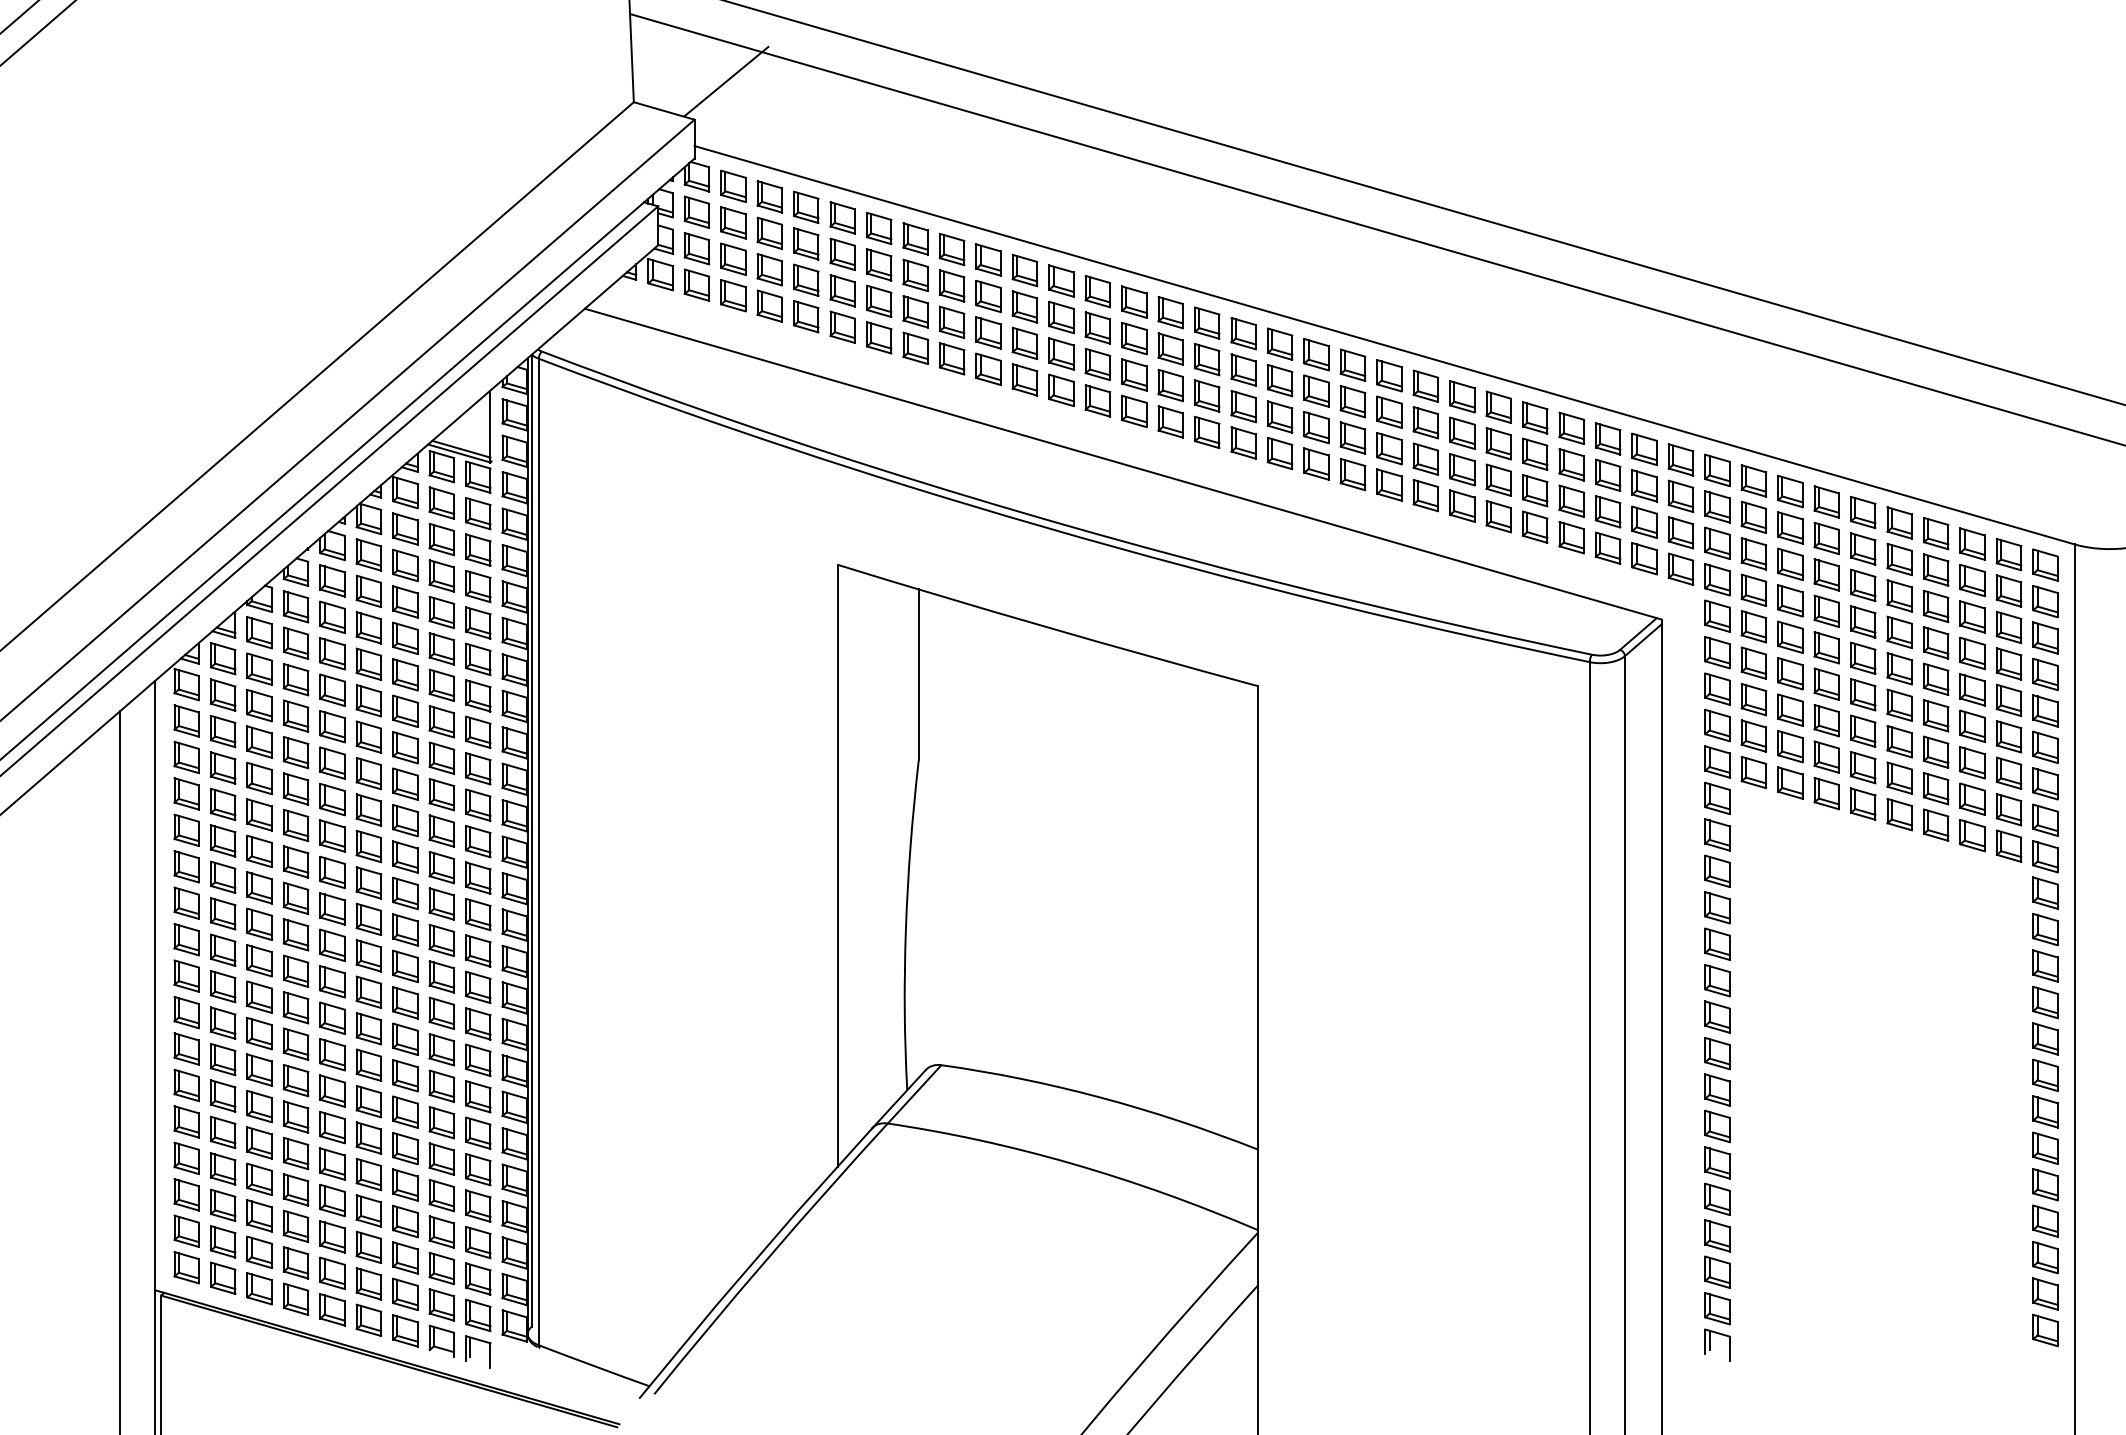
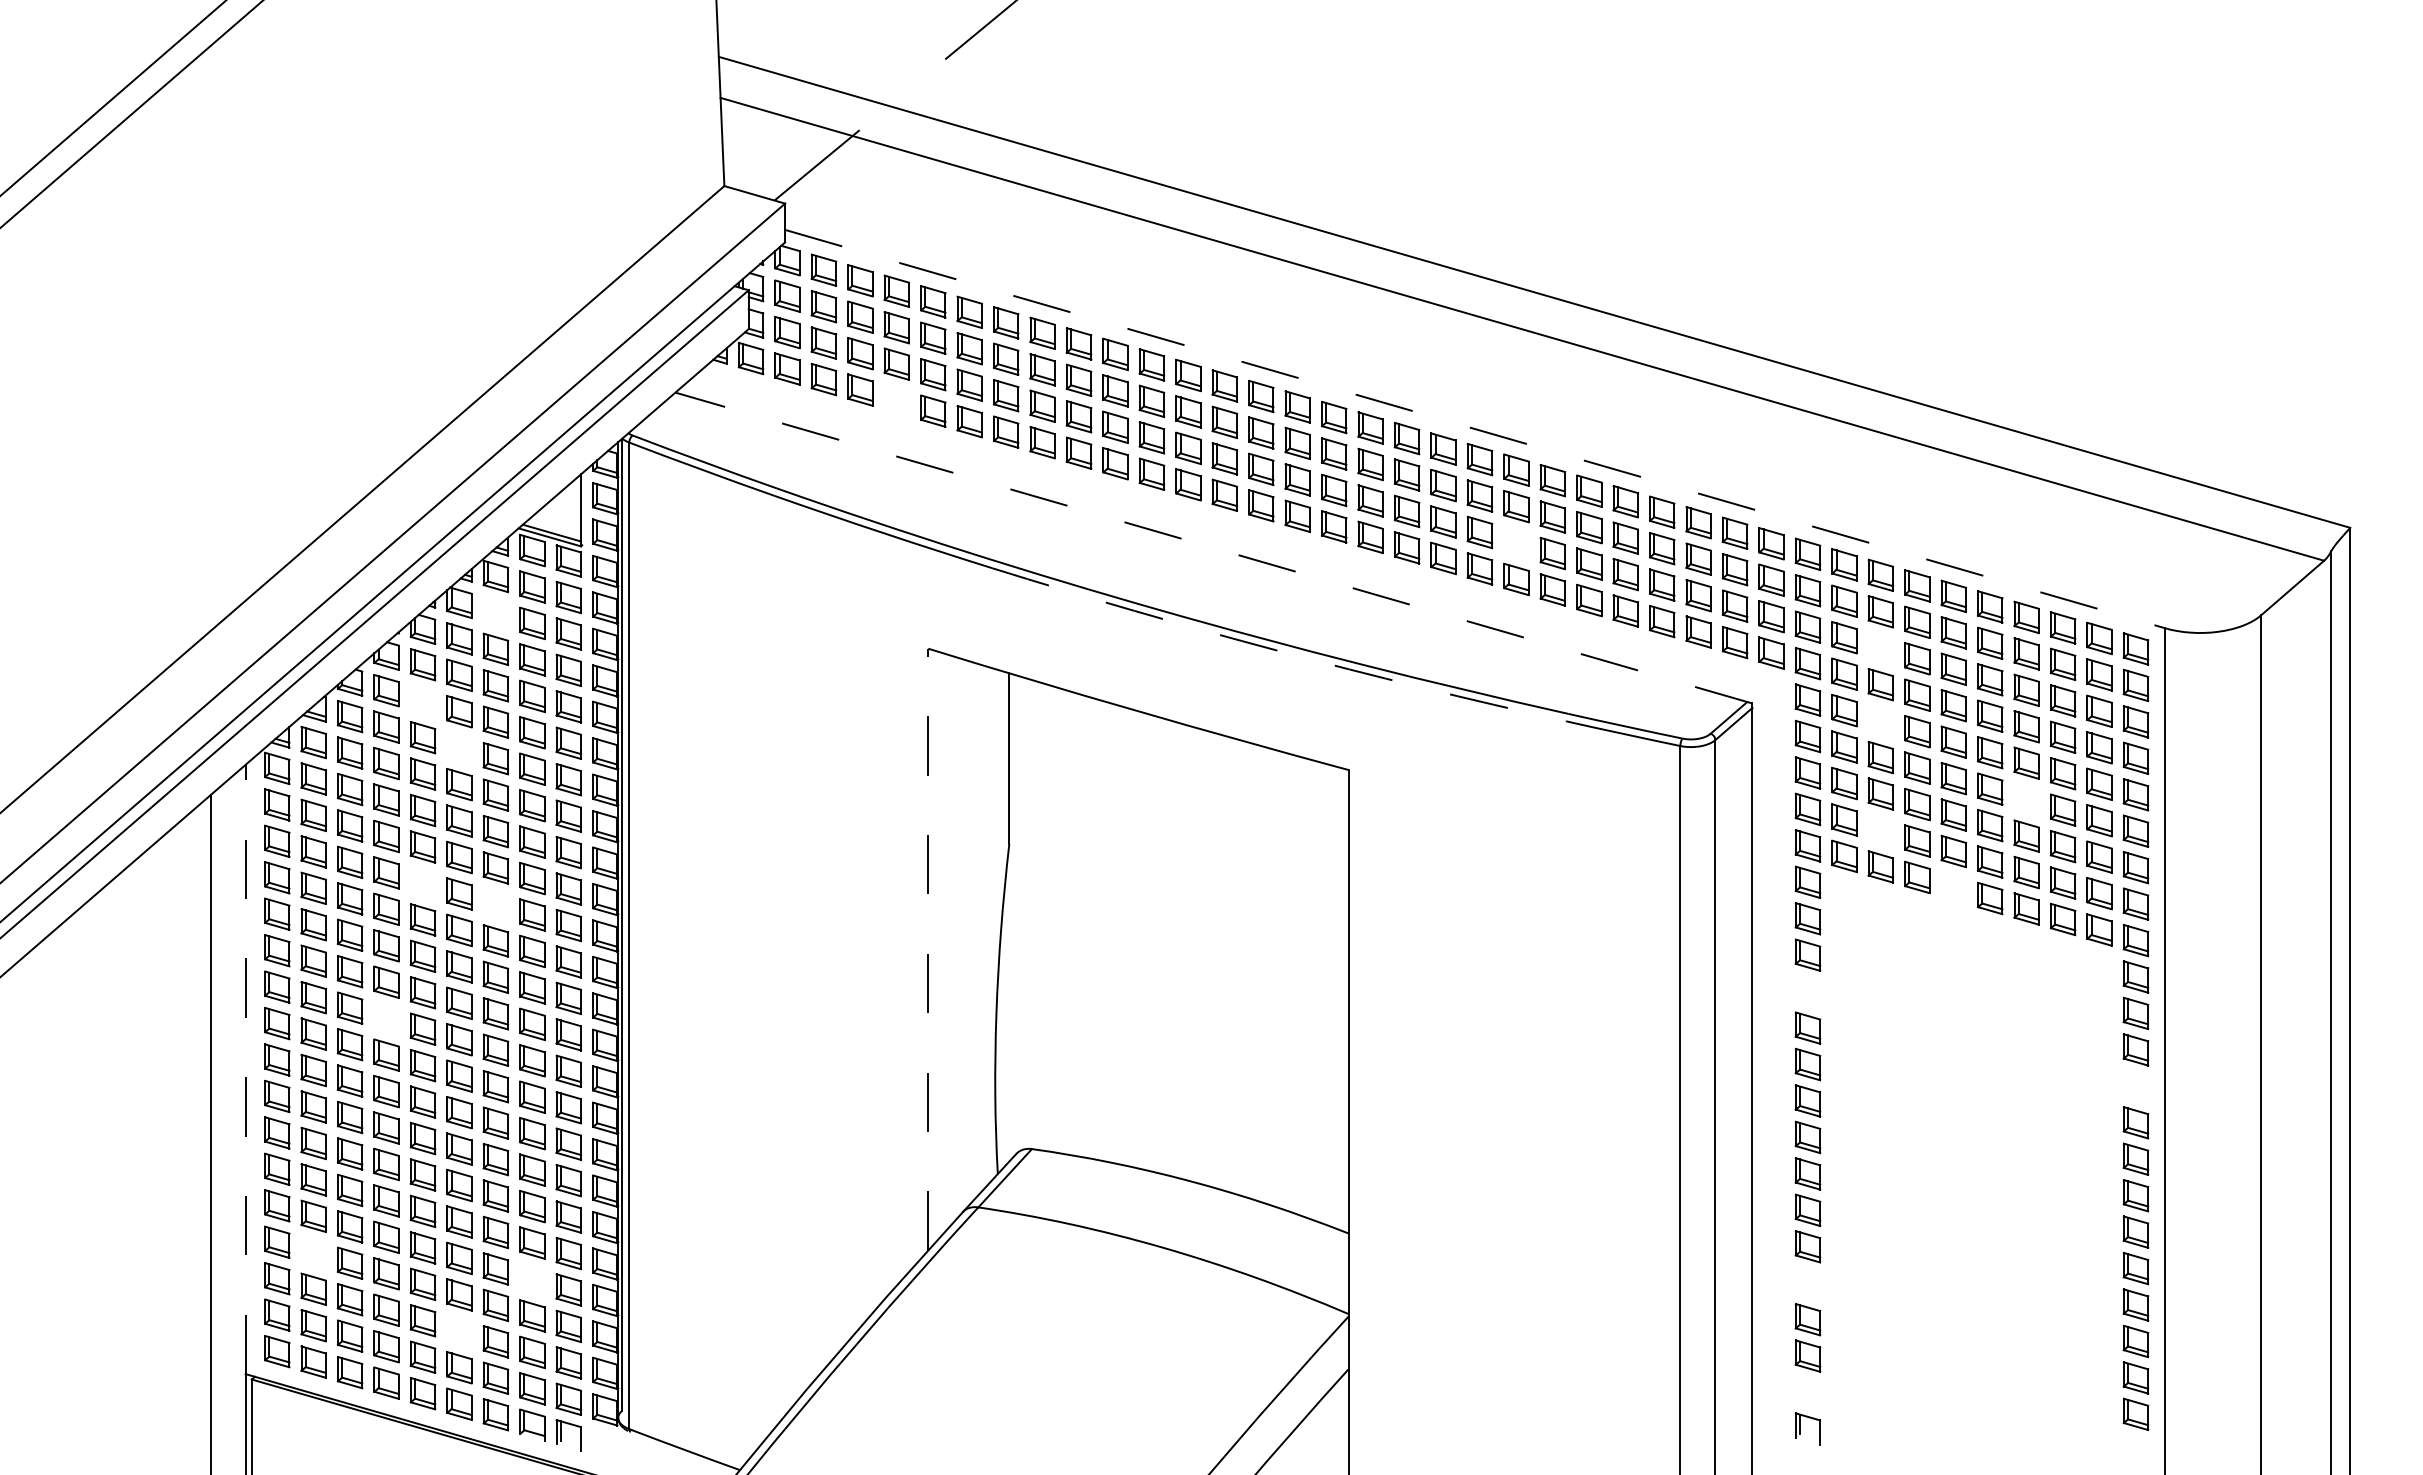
part: (805, 316) -> (896, 400), removed
line: (1384, 345) -> (1475, 429), solid -> dashed
part: (1425, 458) -> (1516, 542), removed
line: (1122, 463) -> (1213, 547), solid -> dashed
part: (404, 528) -> (495, 612), removed
part: (1789, 563) -> (1880, 647), removed
arc: (1186, 566) -> (1277, 650), solid -> dashed
part: (331, 616) -> (422, 700), removed
part: (1789, 636) -> (1880, 720), removed
part: (368, 663) -> (459, 747), removed
part: (1935, 715) -> (2026, 799), removed
part: (1789, 746) -> (1880, 830), removed
part: (331, 799) -> (422, 883), removed
part: (1862, 803) -> (1953, 887), removed
part: (404, 820) -> (495, 904), removed
line: (837, 865) -> (928, 949), solid -> dashed
part: (1716, 907) -> (1807, 991), removed
part: (295, 934) -> (386, 1018), removed
line: (154, 985) -> (245, 1069), solid -> dashed
part: (2044, 1001) -> (2135, 1085), removed
part: (222, 1168) -> (313, 1252), removed
part: (441, 1194) -> (532, 1278), removed
part: (1716, 1198) -> (1807, 1282), removed
part: (368, 1246) -> (459, 1330), removed
part: (1716, 1308) -> (1807, 1392), removed

